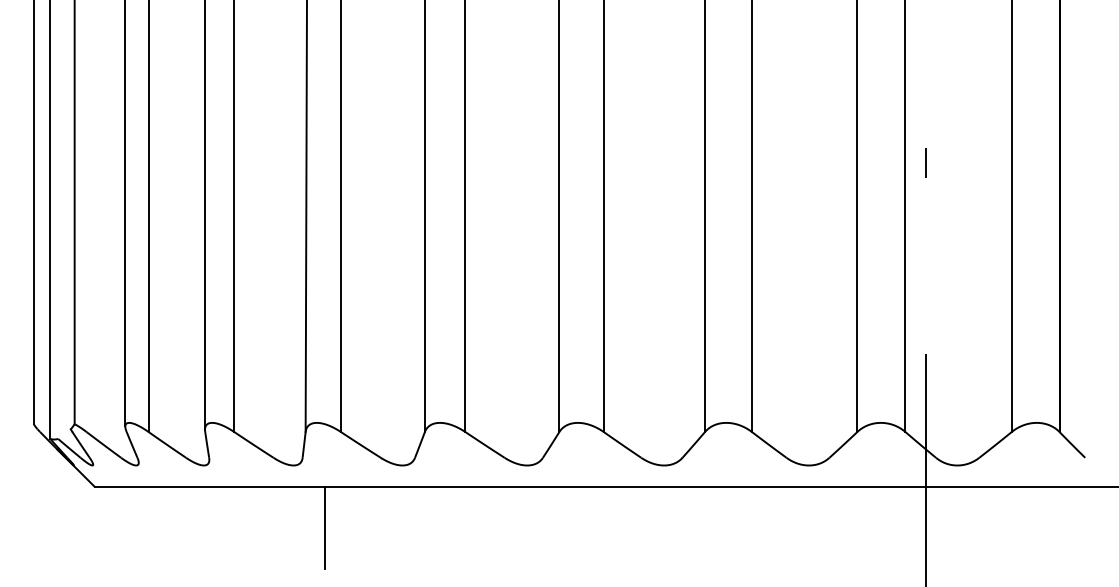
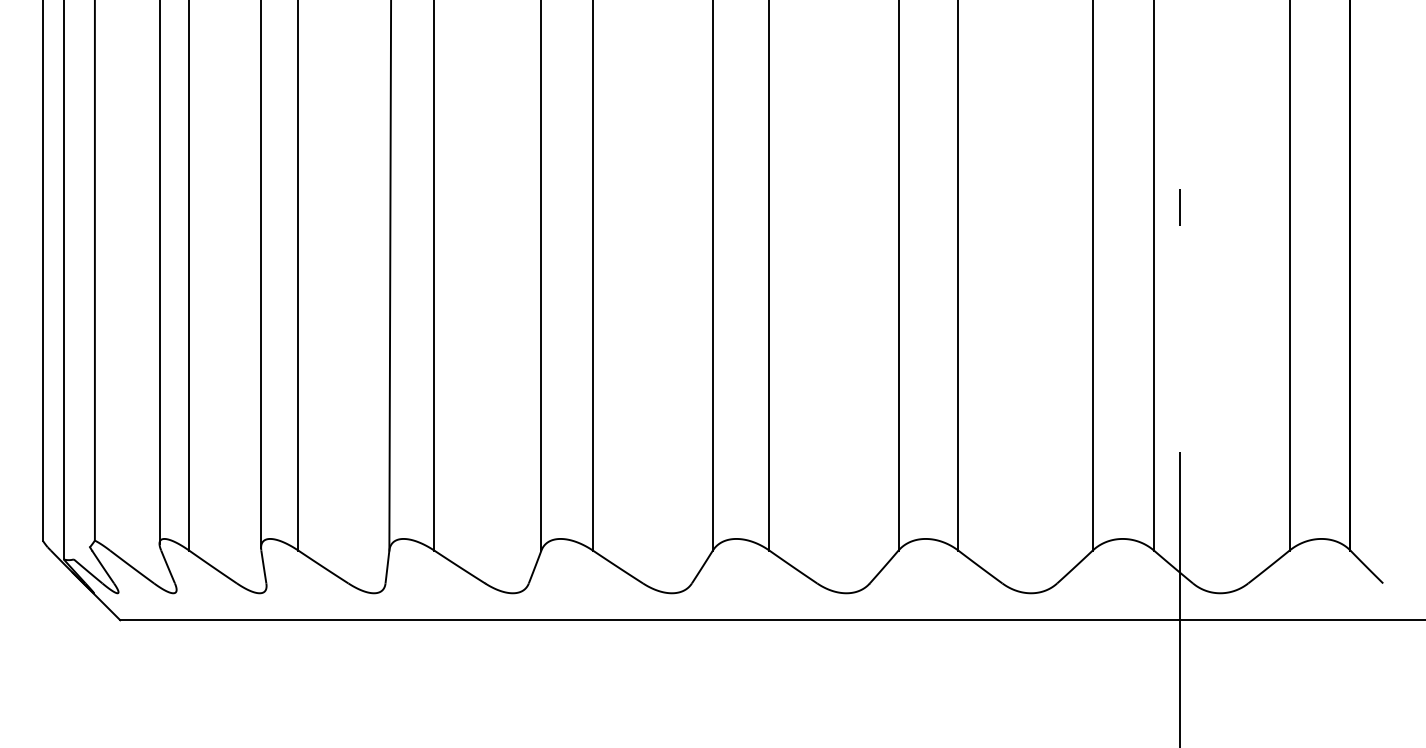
line: (324, 527) -> (413, 672), removed

